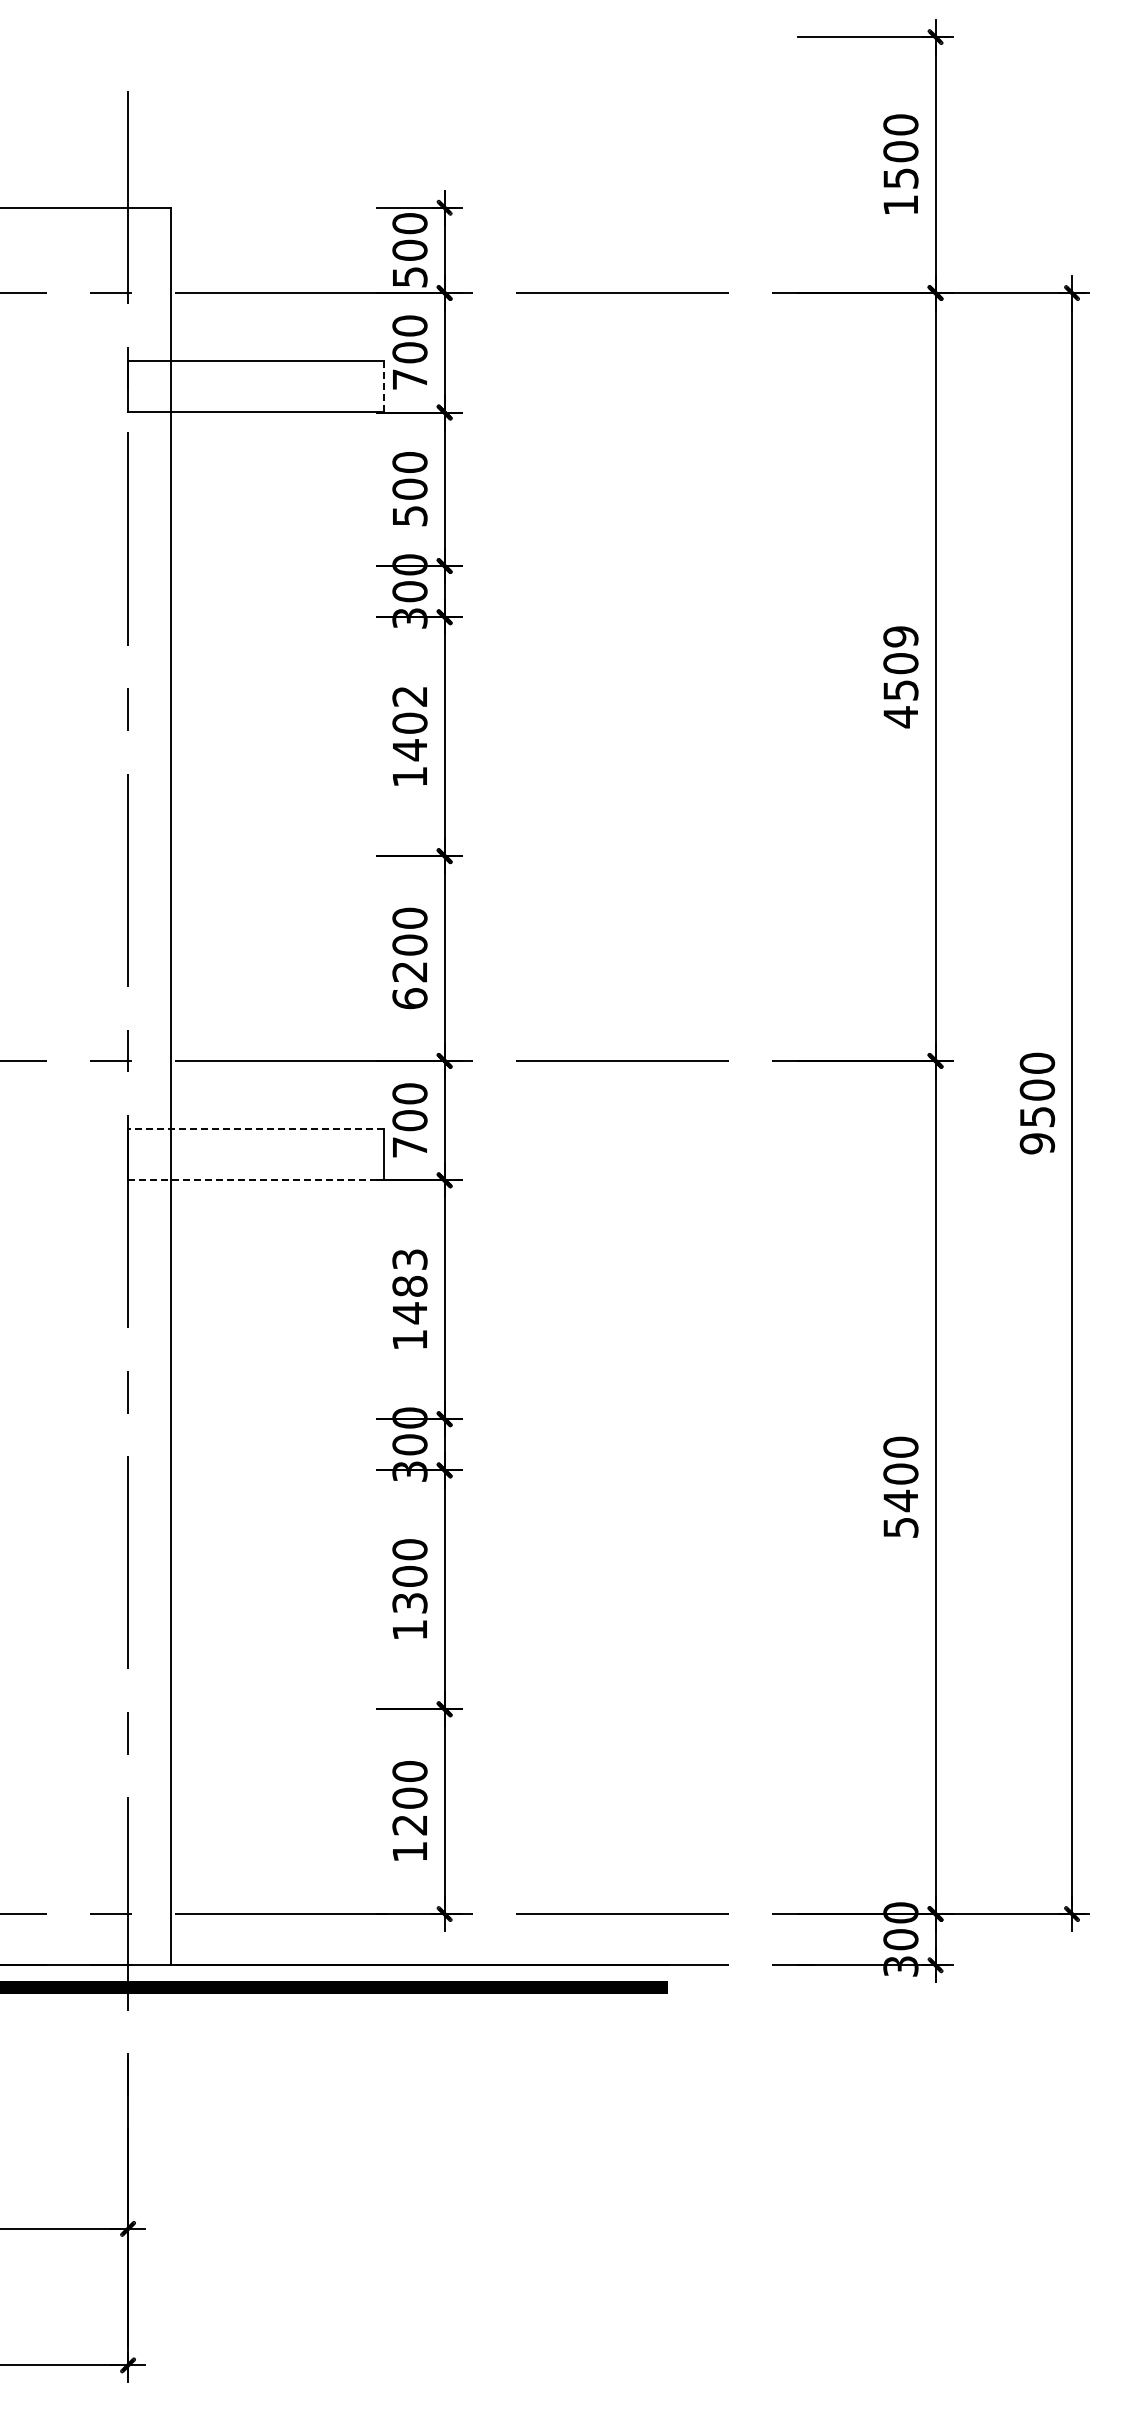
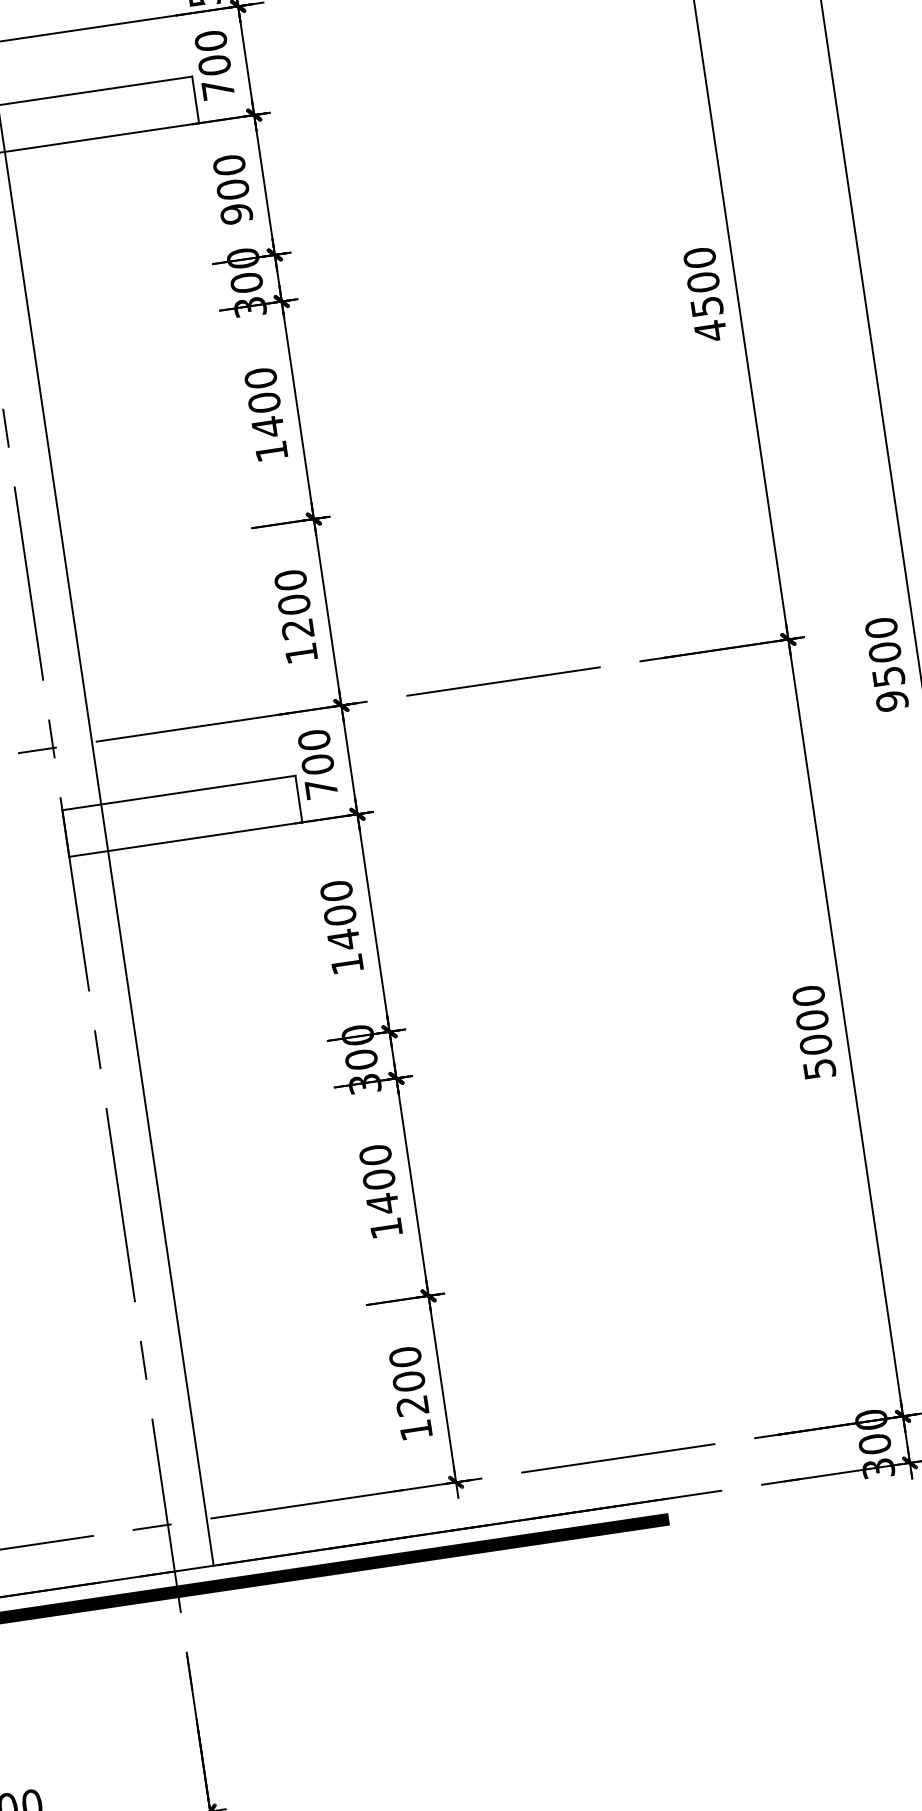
line: (384, 386) -> (195, 99), dashed -> solid
text: (409, 515) -> (236, 213), 500 -> 900
text: (900, 636) -> (699, 257), 4509 -> 4500
text: (409, 696) -> (260, 378), 1402 -> 1400
text: (409, 998) -> (301, 653), 6200 -> 1200
line: (256, 1129) -> (179, 793), dashed -> solid
line: (256, 1180) -> (186, 839), dashed -> solid
text: (409, 1272) -> (337, 902), 1483 -> 1400
text: (900, 1500) -> (815, 1044), 5400 -> 5000
text: (409, 1603) -> (382, 1204), 1300 -> 1400

